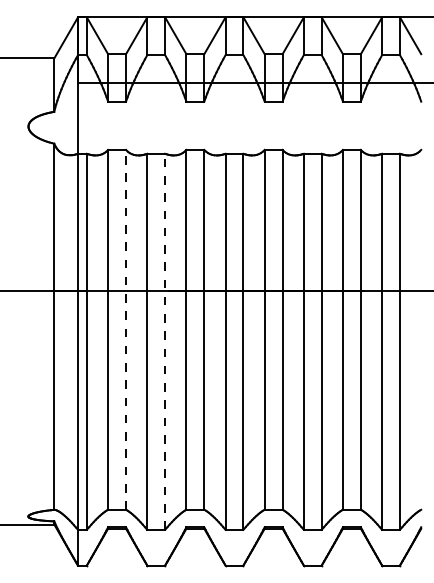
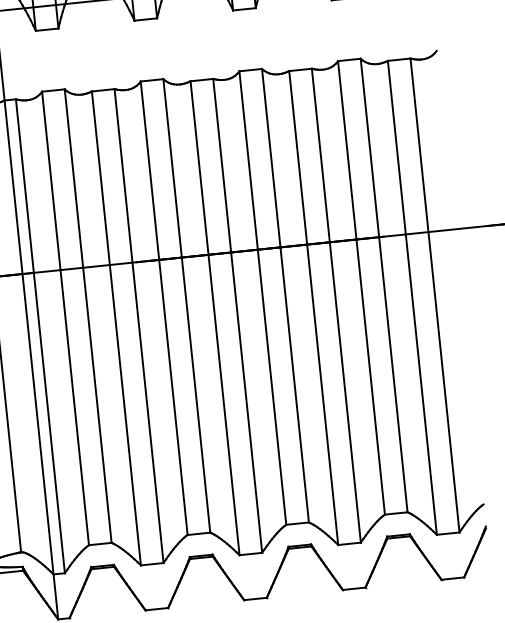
line: (126, 329) -> (88, 315), dashed -> solid
line: (165, 341) -> (139, 325), dashed -> solid

